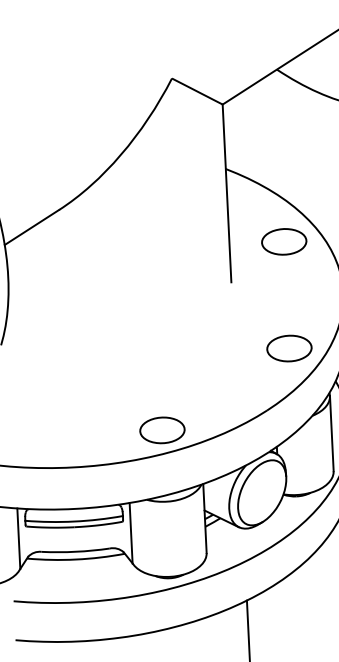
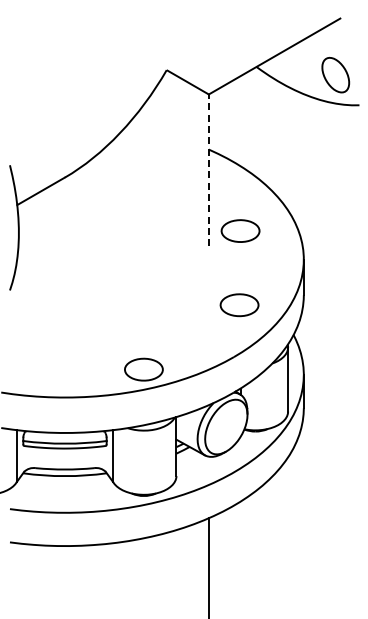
line: (226, 193) -> (208, 170), solid -> dashed
part: (284, 241) -> (240, 230), moved
part: (289, 348) -> (239, 305), moved

